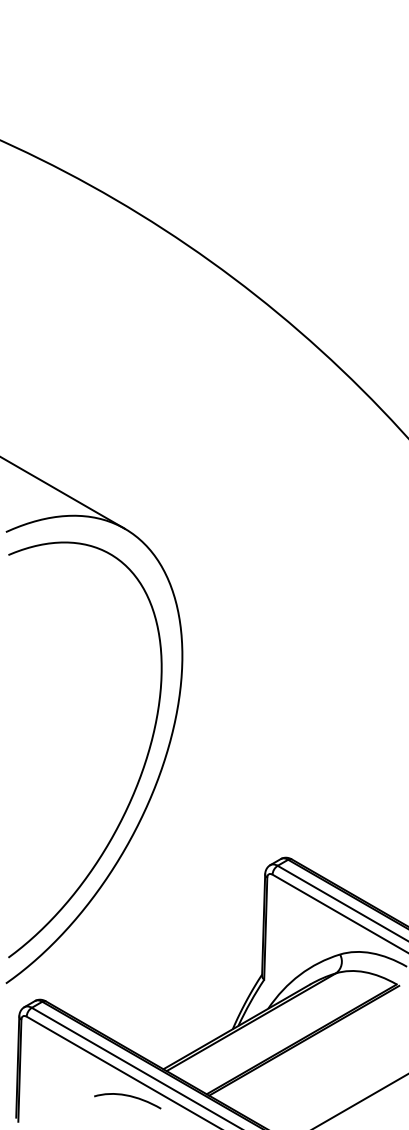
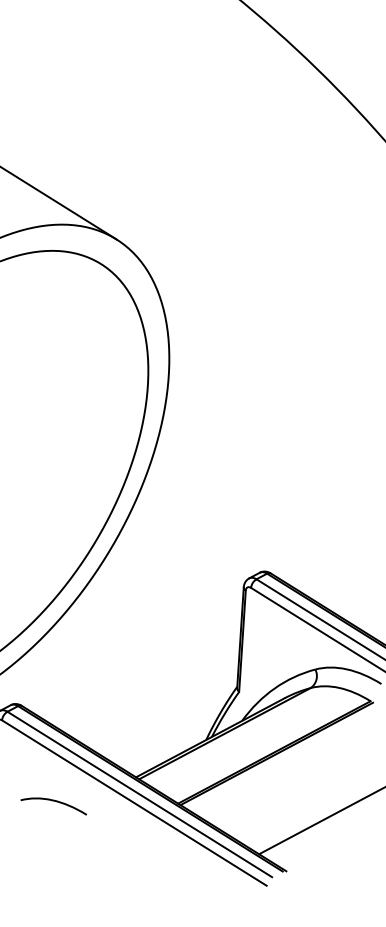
curve: (127, 1096) -> (53, 801), moved

